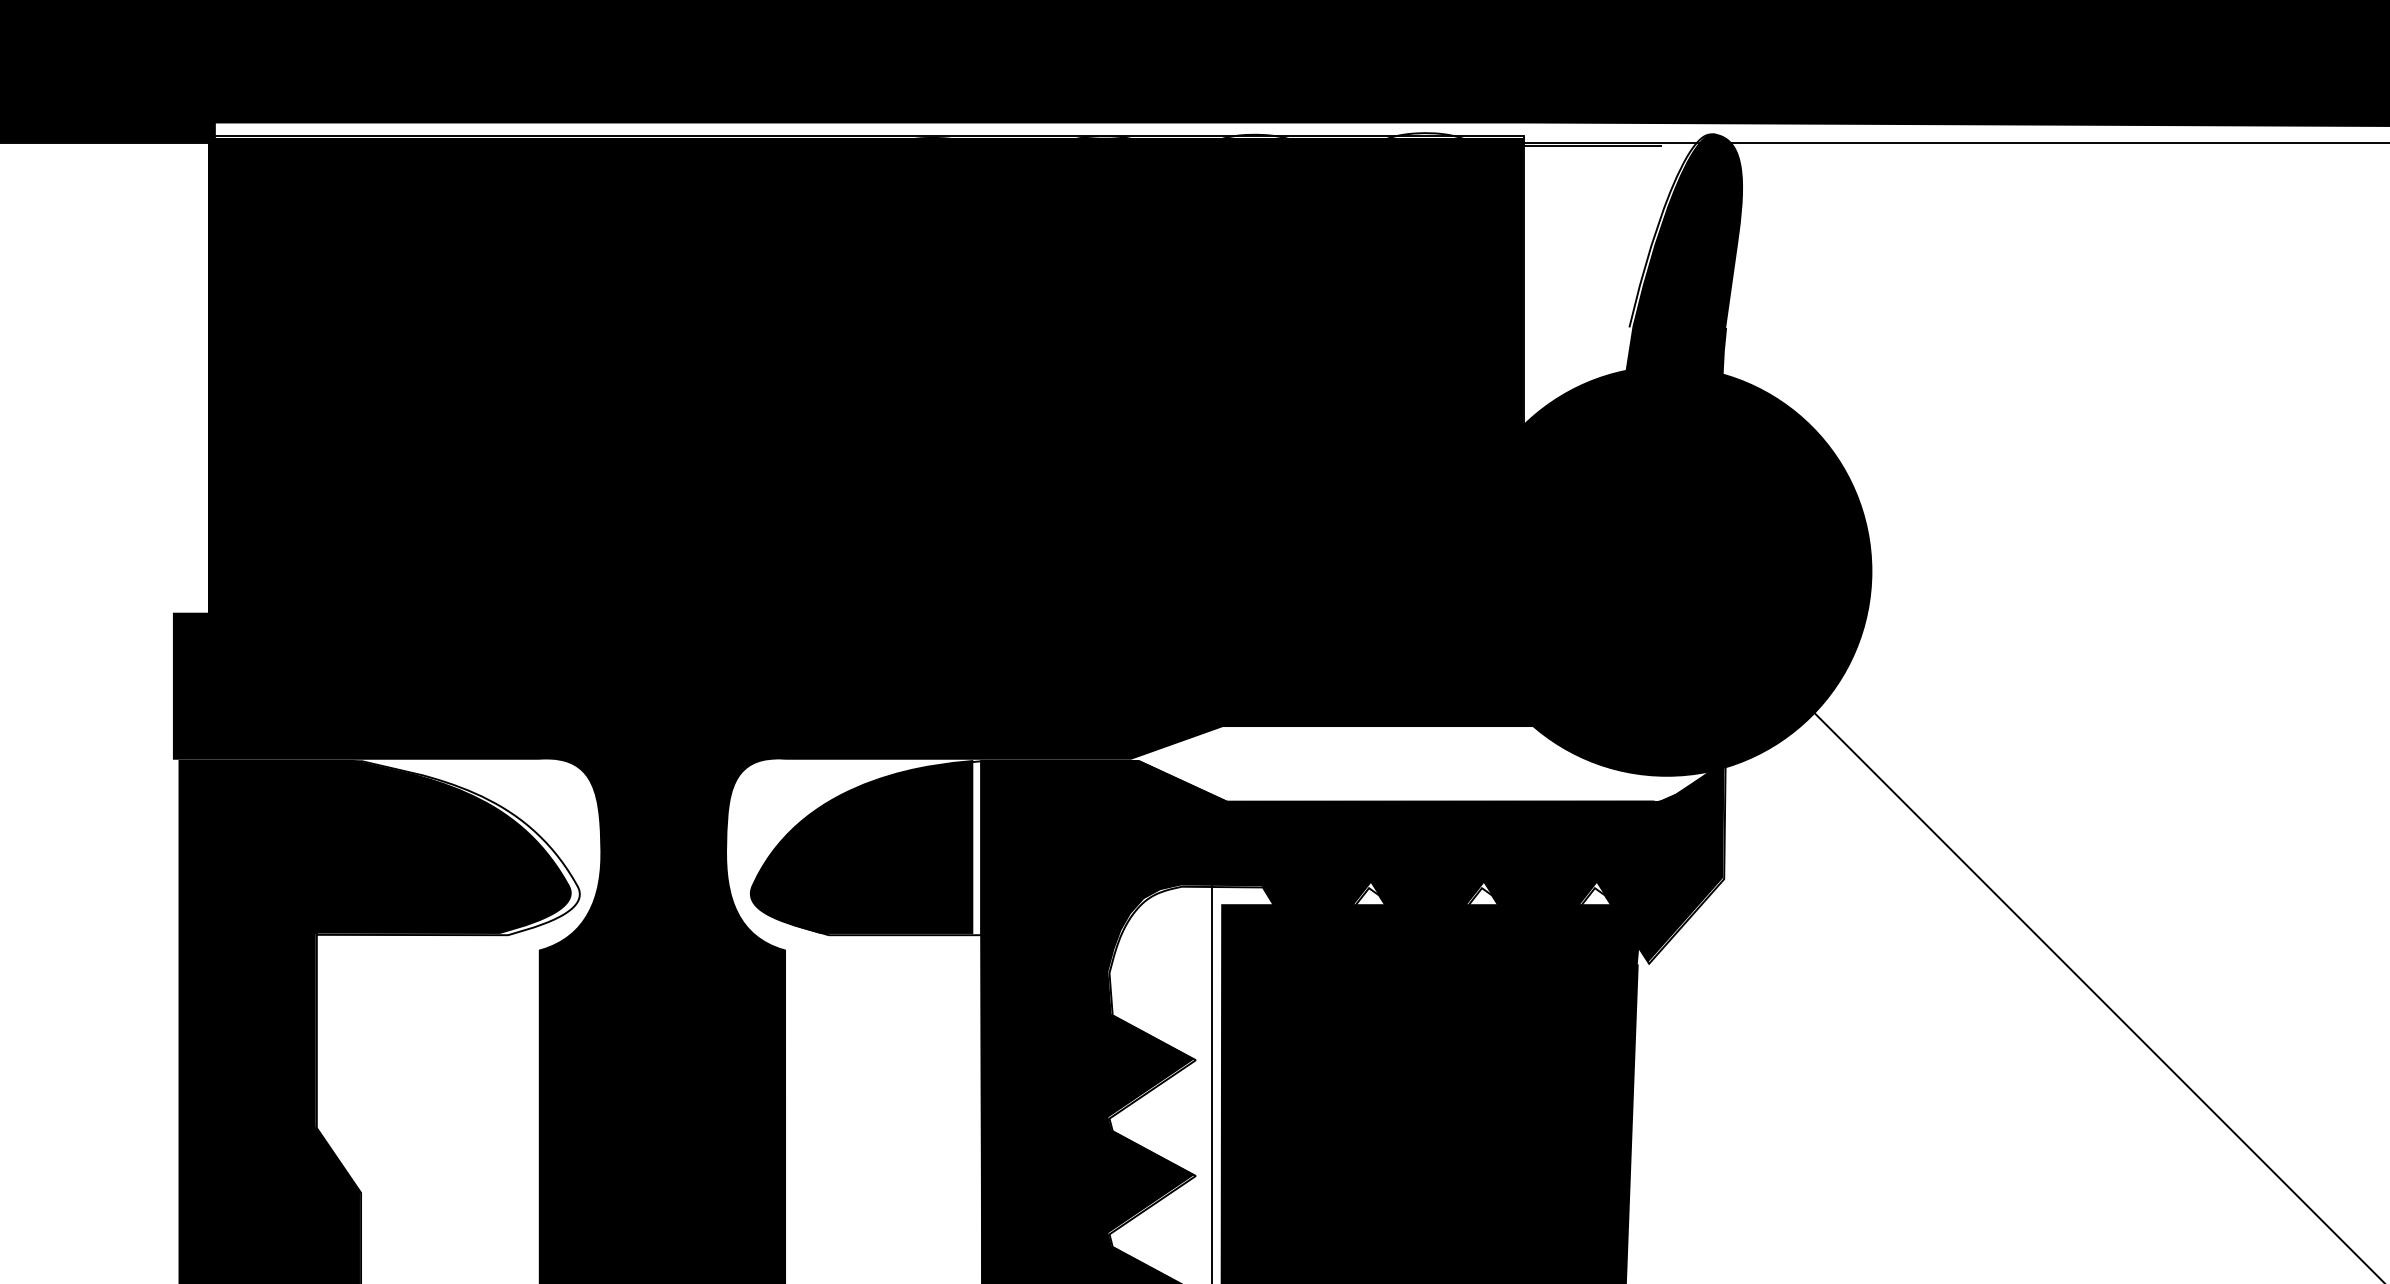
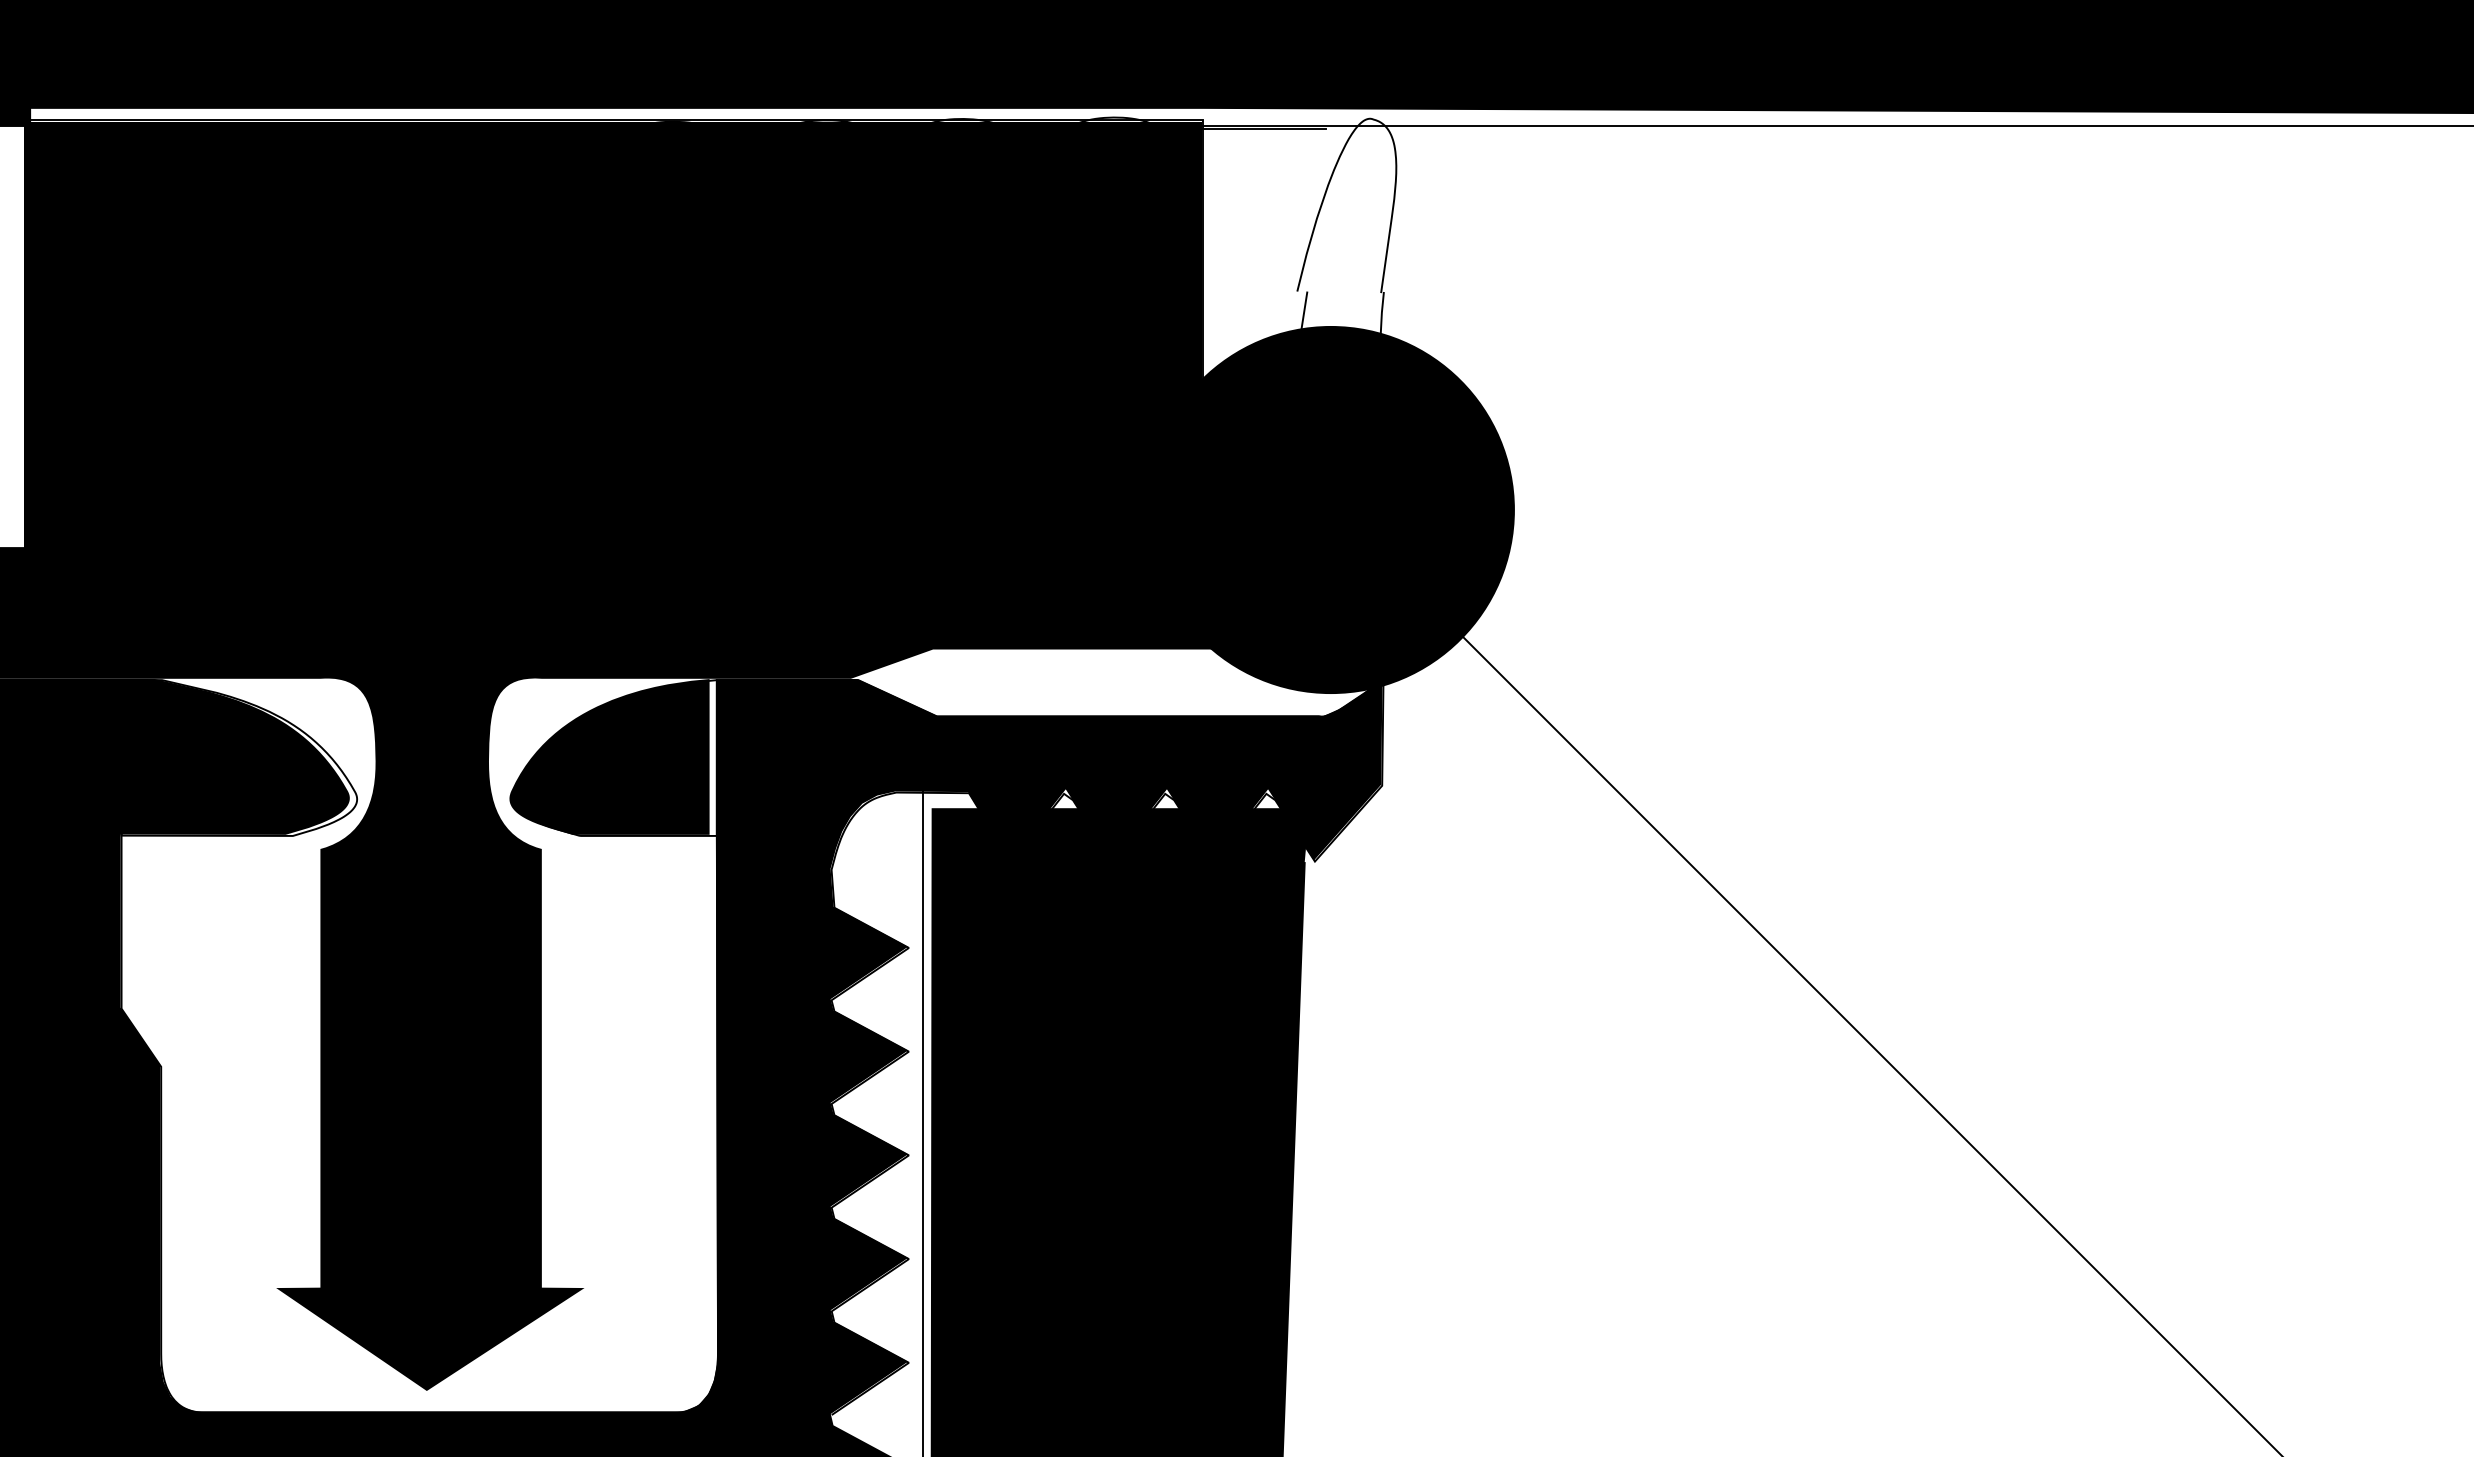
fill: (1665, 373) -> (1329, 332), removed

